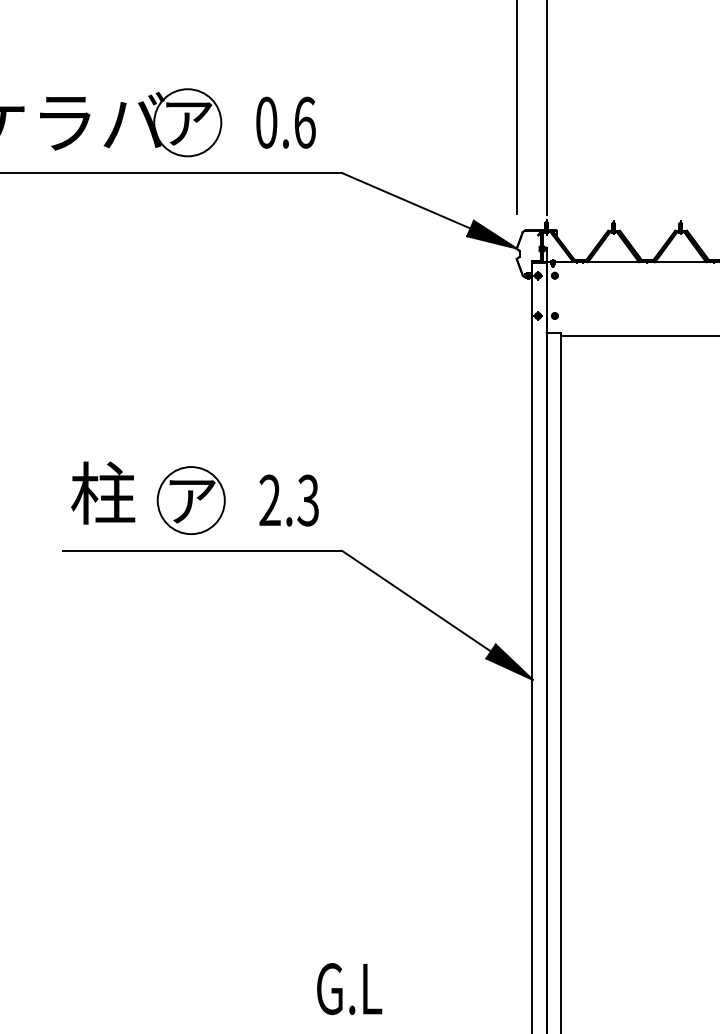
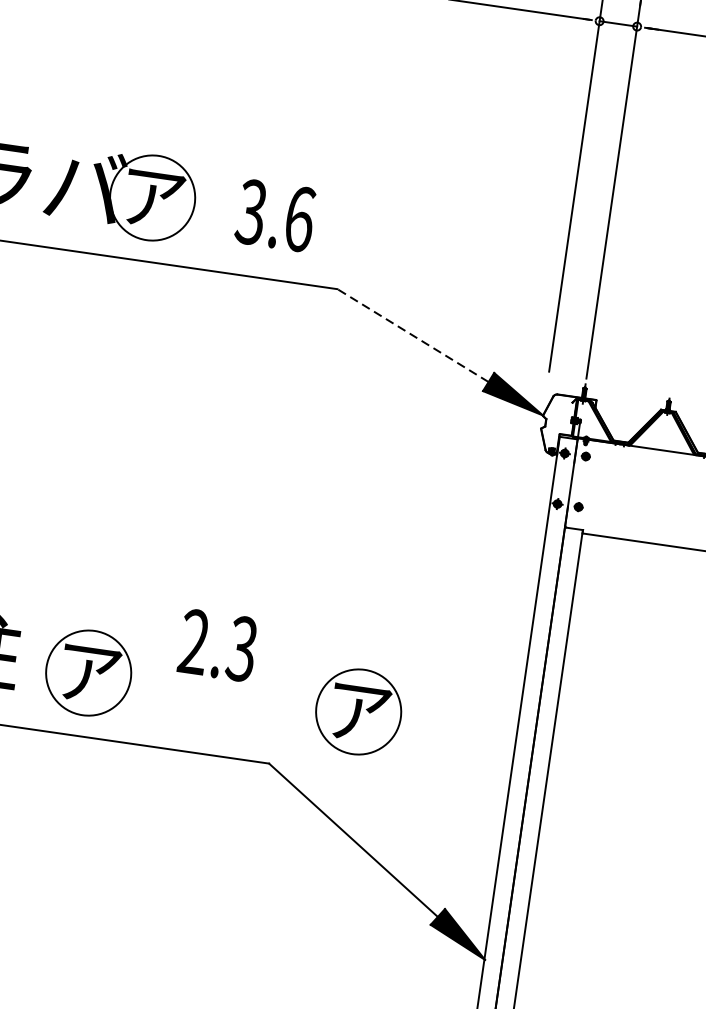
text: (266, 122) -> (251, 211), 0.6 -> 3.6
line: (406, 200) -> (413, 335), solid -> dashed
text: (288, 500) -> (217, 645), moved
part: (405, 500) -> (357, 711), added

